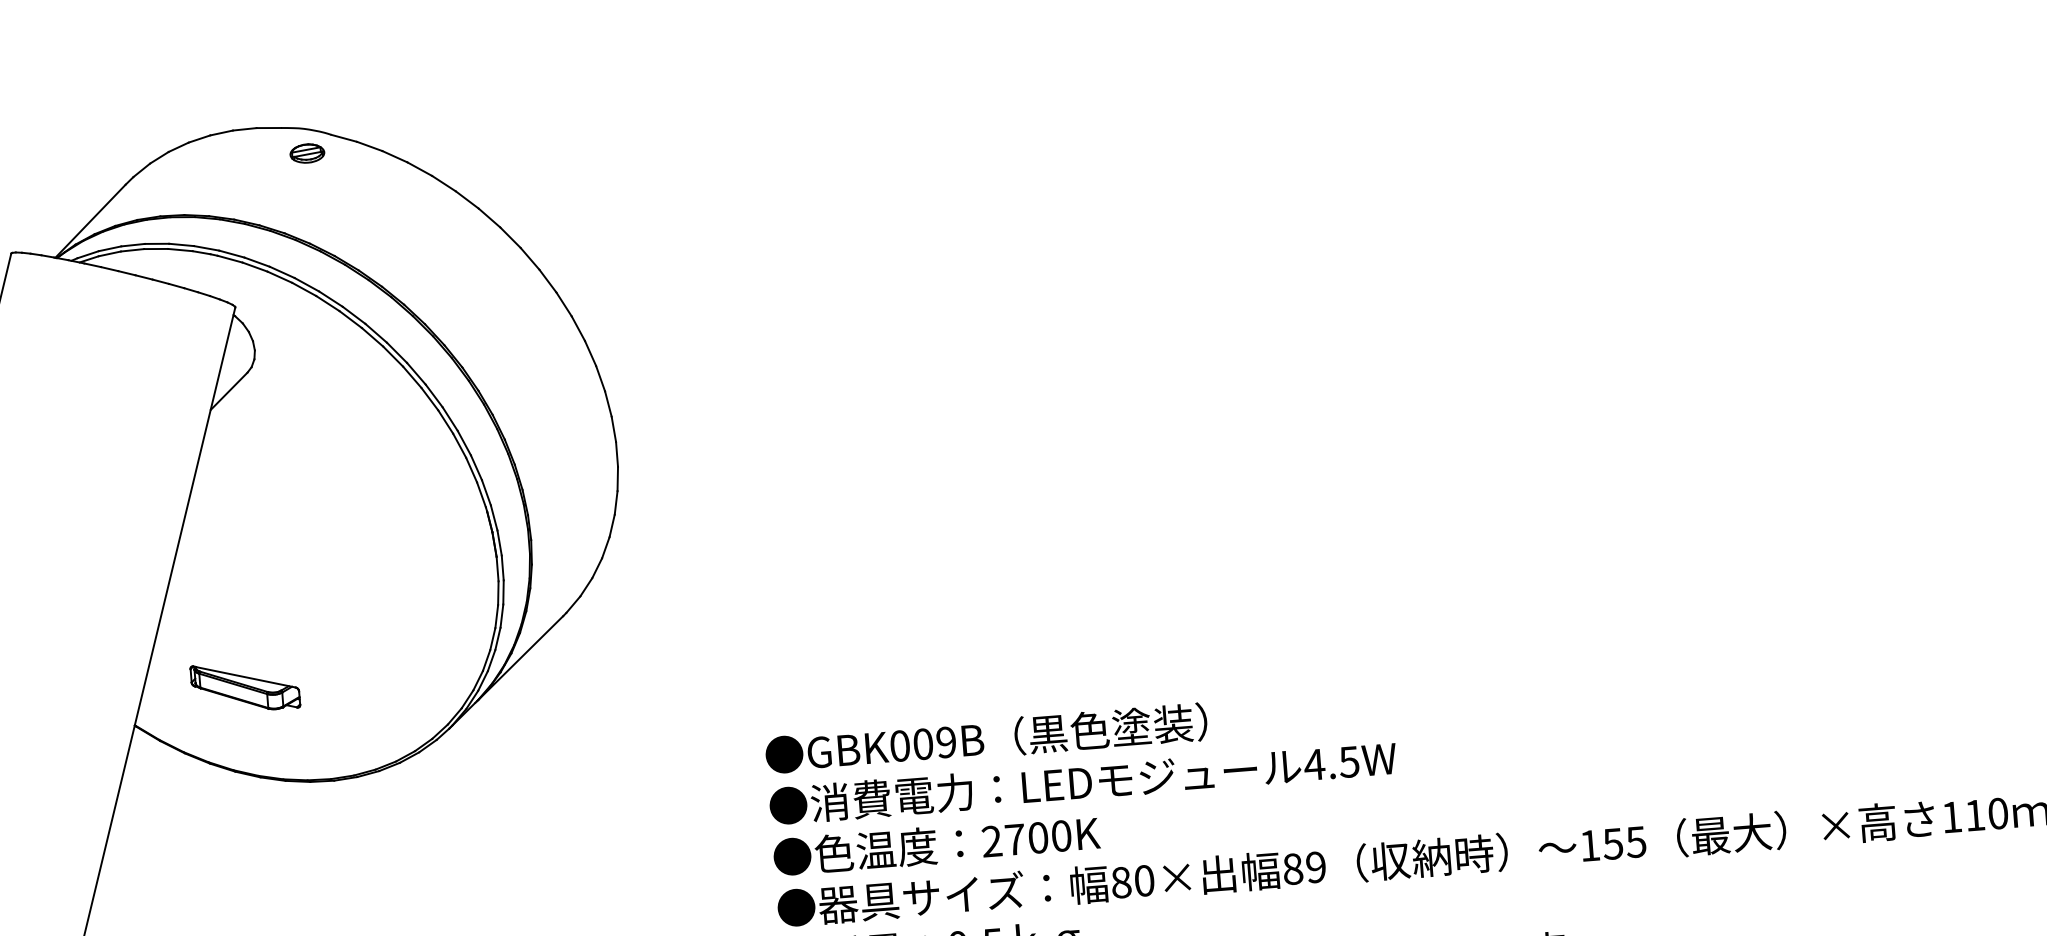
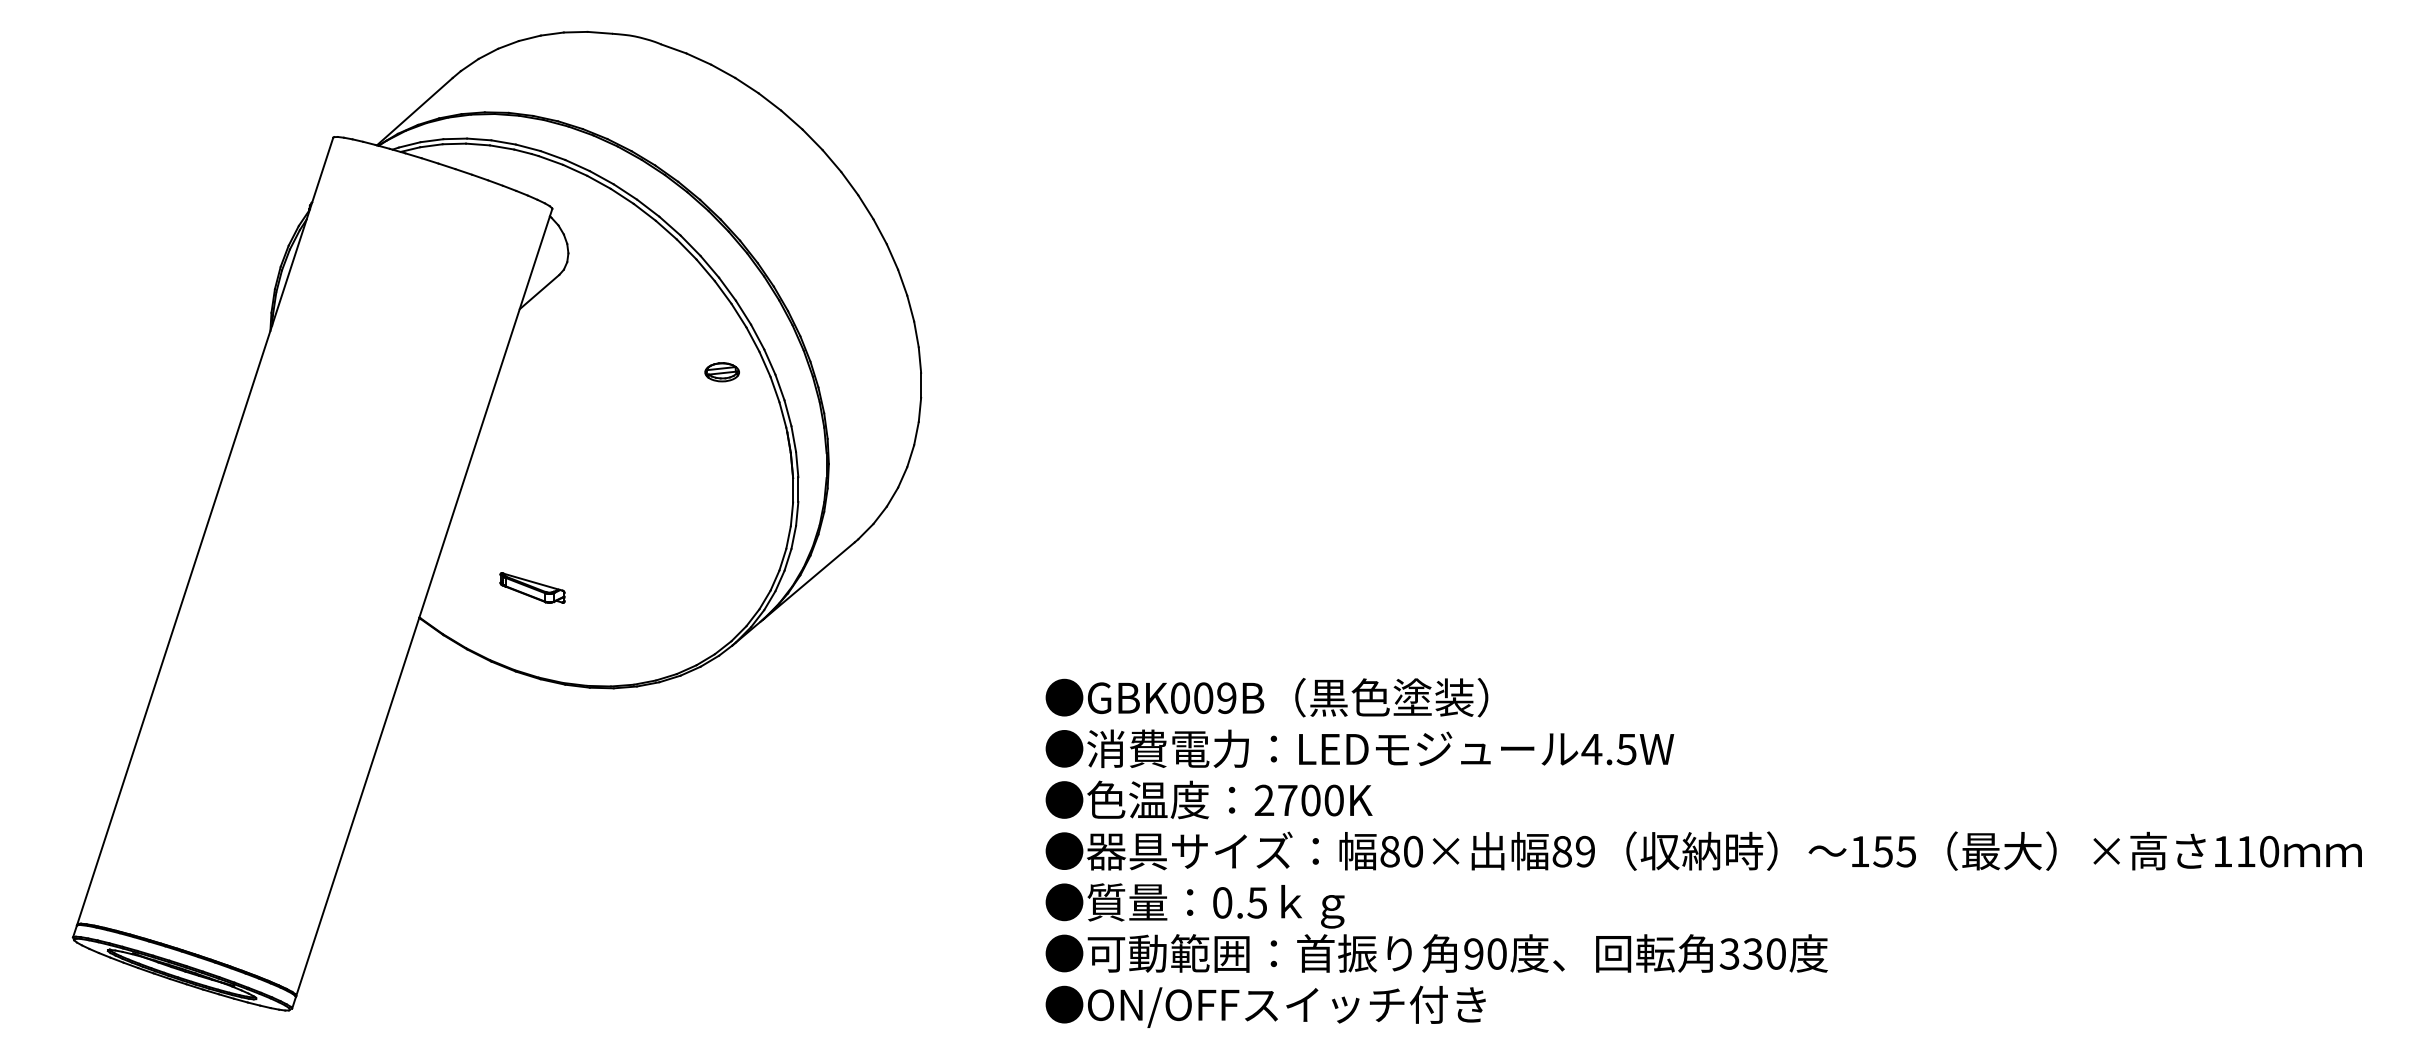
part: (306, 153) -> (721, 372), moved
part: (245, 686) -> (532, 587), size x0.6

